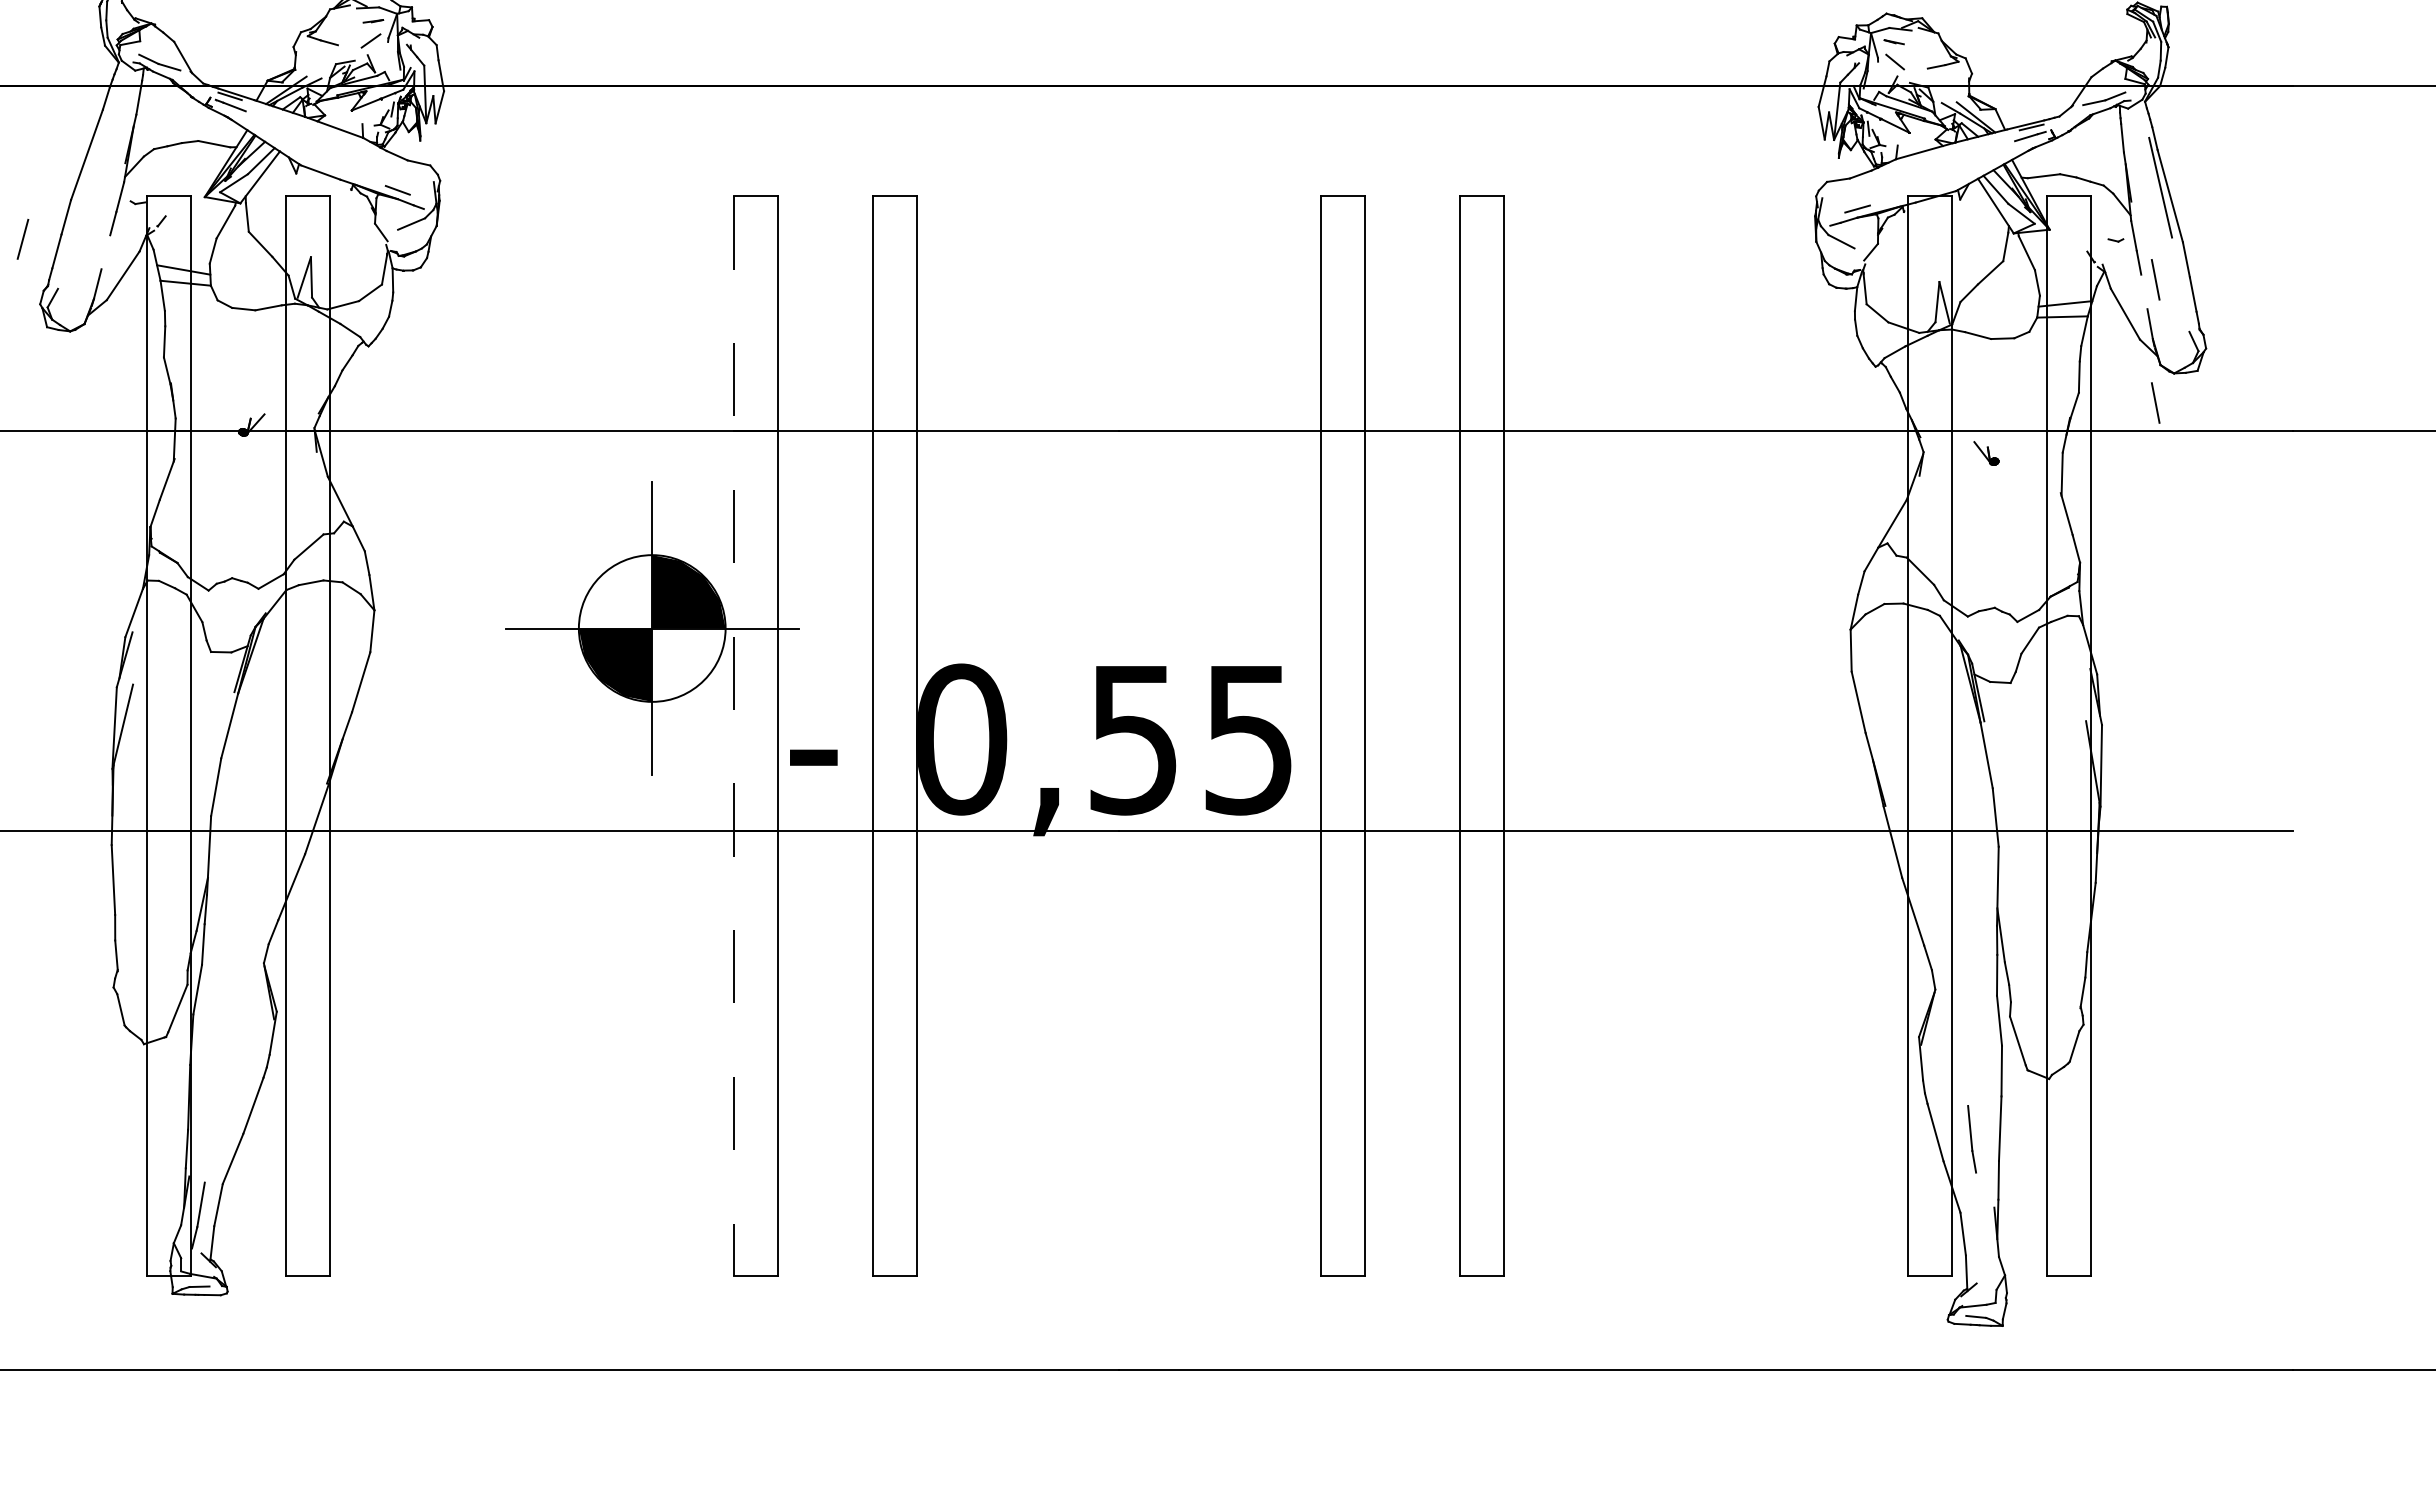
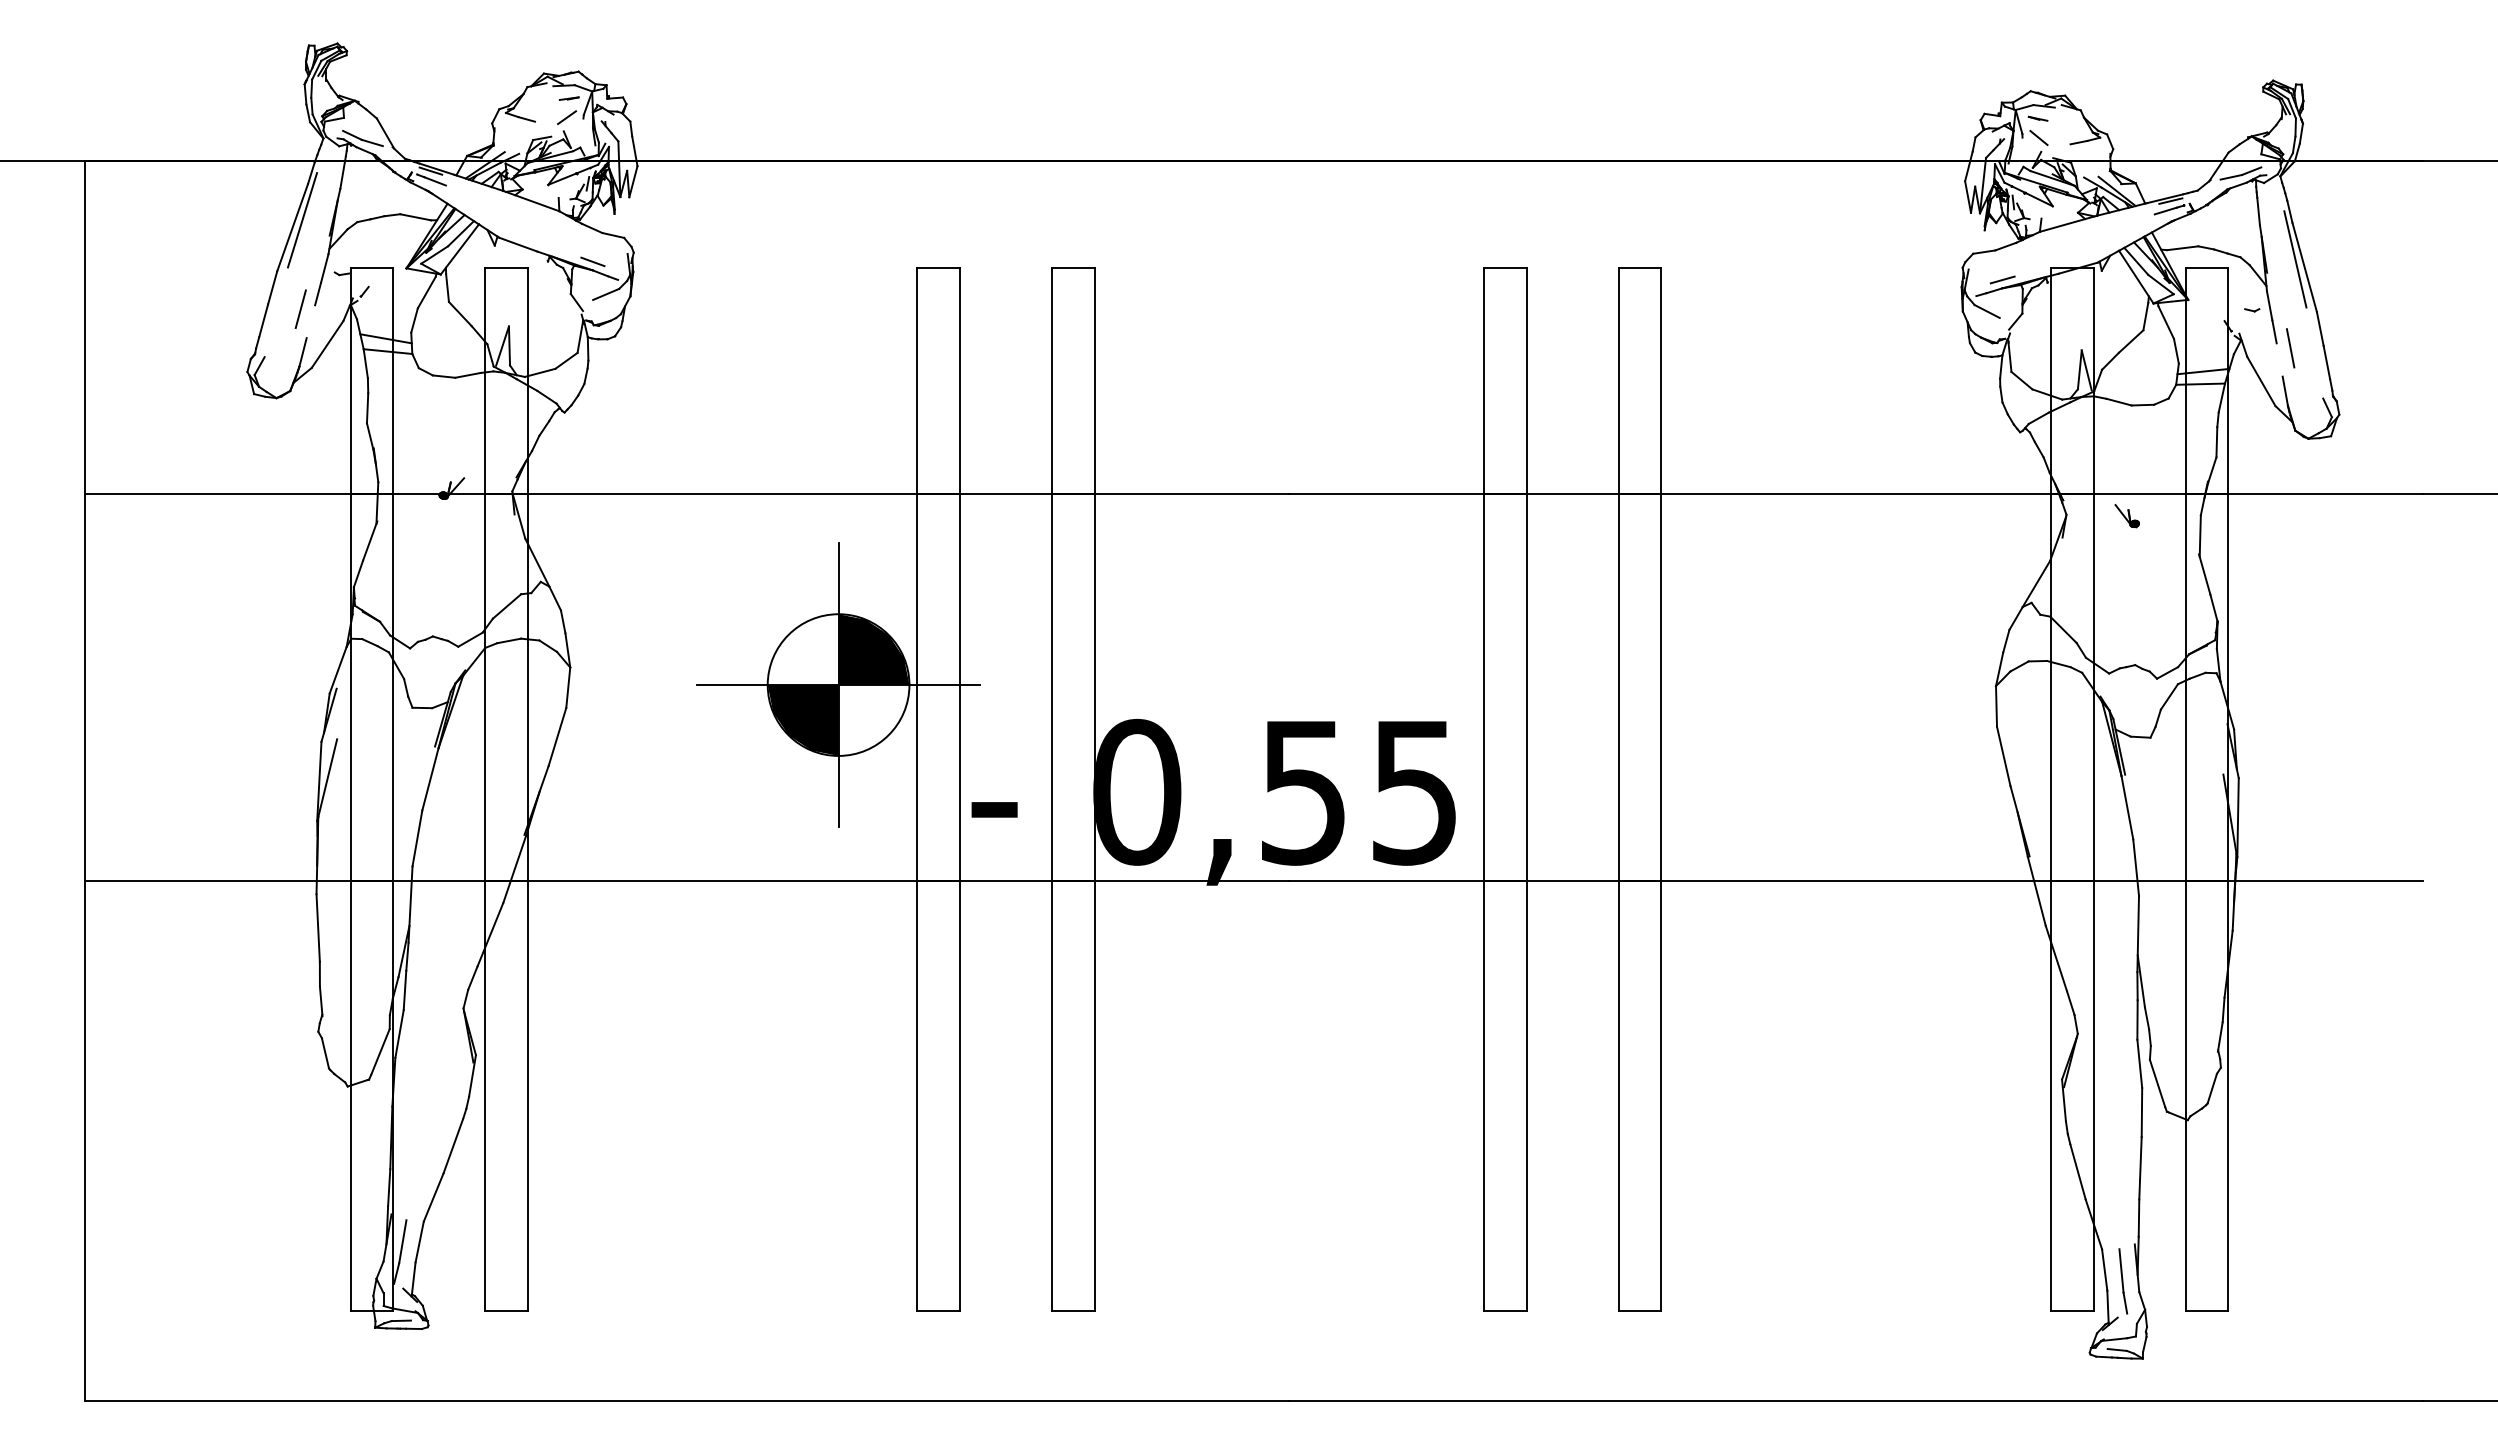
line: (97, 147) -> (302, 220), added
line: (22, 238) -> (300, 308), moved
line: (2155, 403) -> (2290, 467), removed
line: (733, 736) -> (917, 789), dashed -> solid
part: (1972, 1139) -> (2123, 1281), moved

